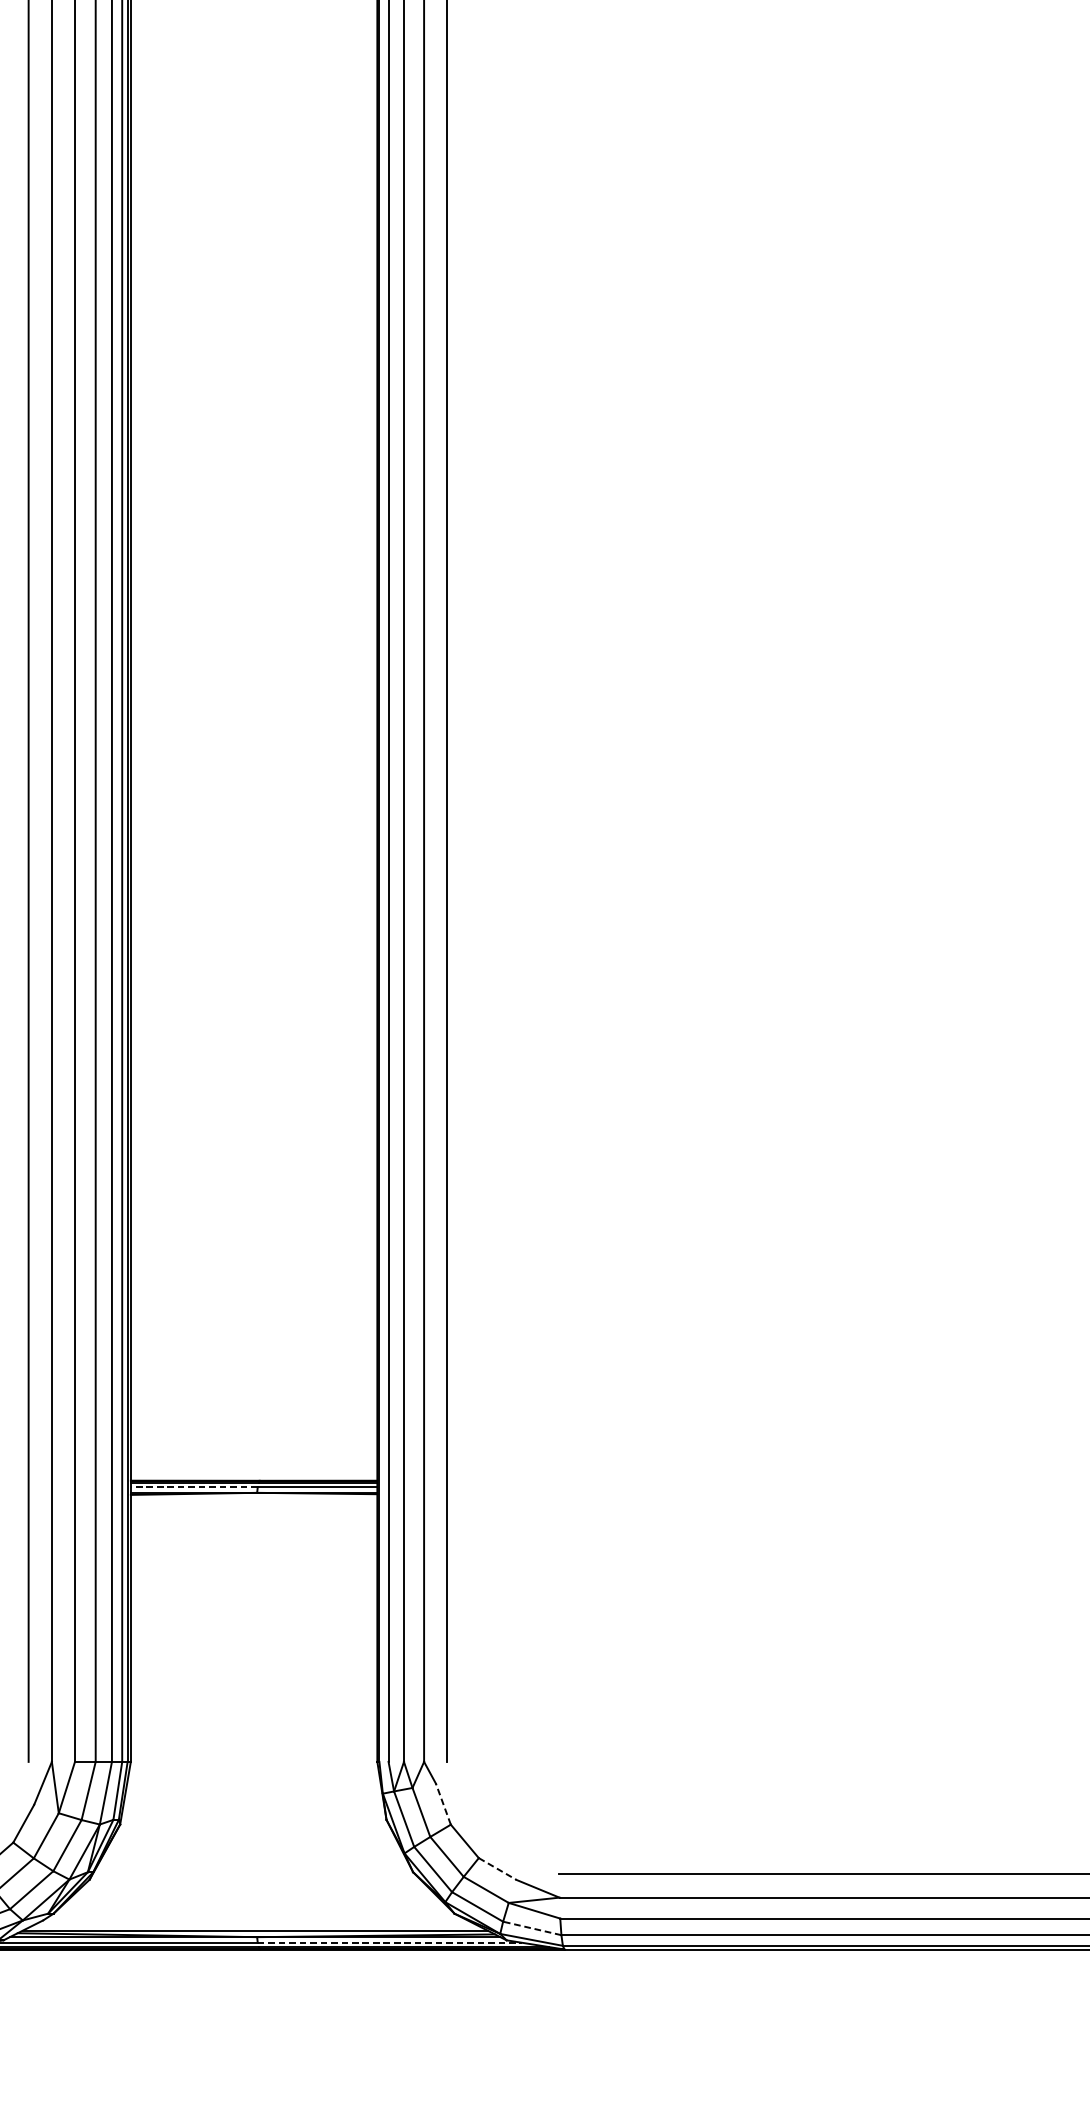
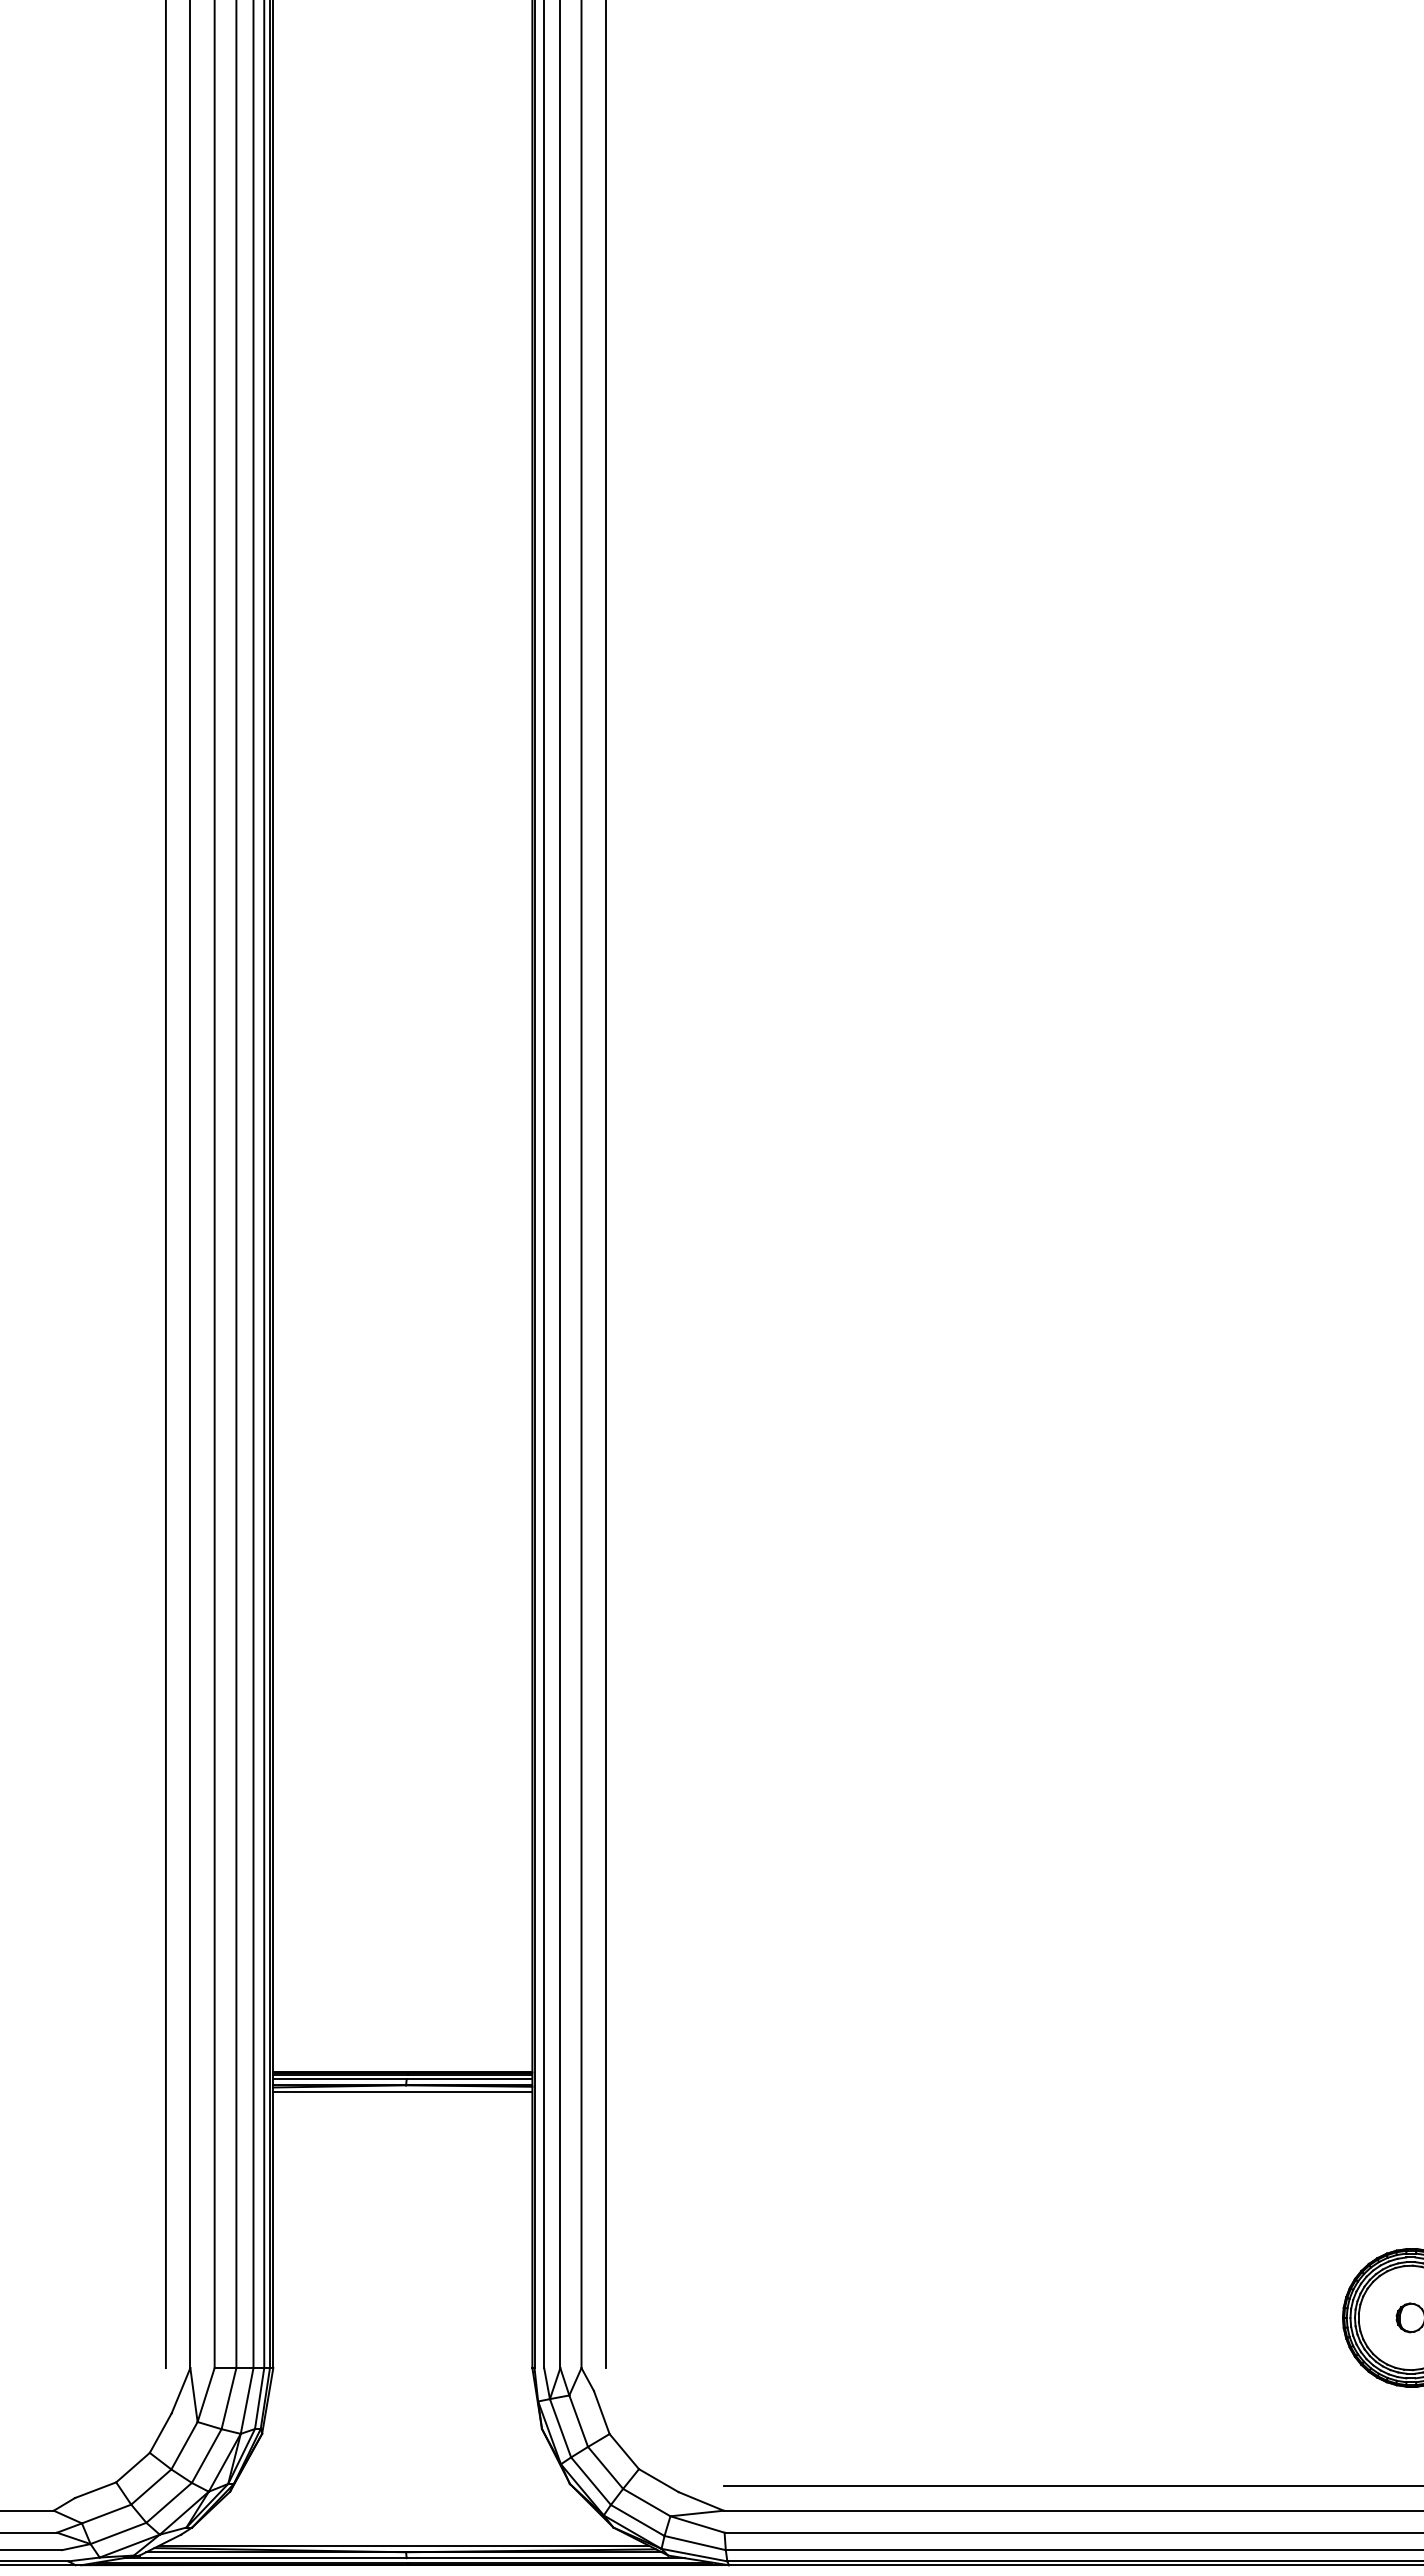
line: (194, 1487) -> (340, 2079), dashed -> solid
line: (253, 1499) -> (402, 2092), added
line: (443, 1804) -> (601, 2412), dashed -> solid
line: (497, 1868) -> (658, 2480), dashed -> solid
line: (531, 1927) -> (694, 2542), dashed -> solid
line: (389, 1943) -> (545, 2558), dashed -> solid

